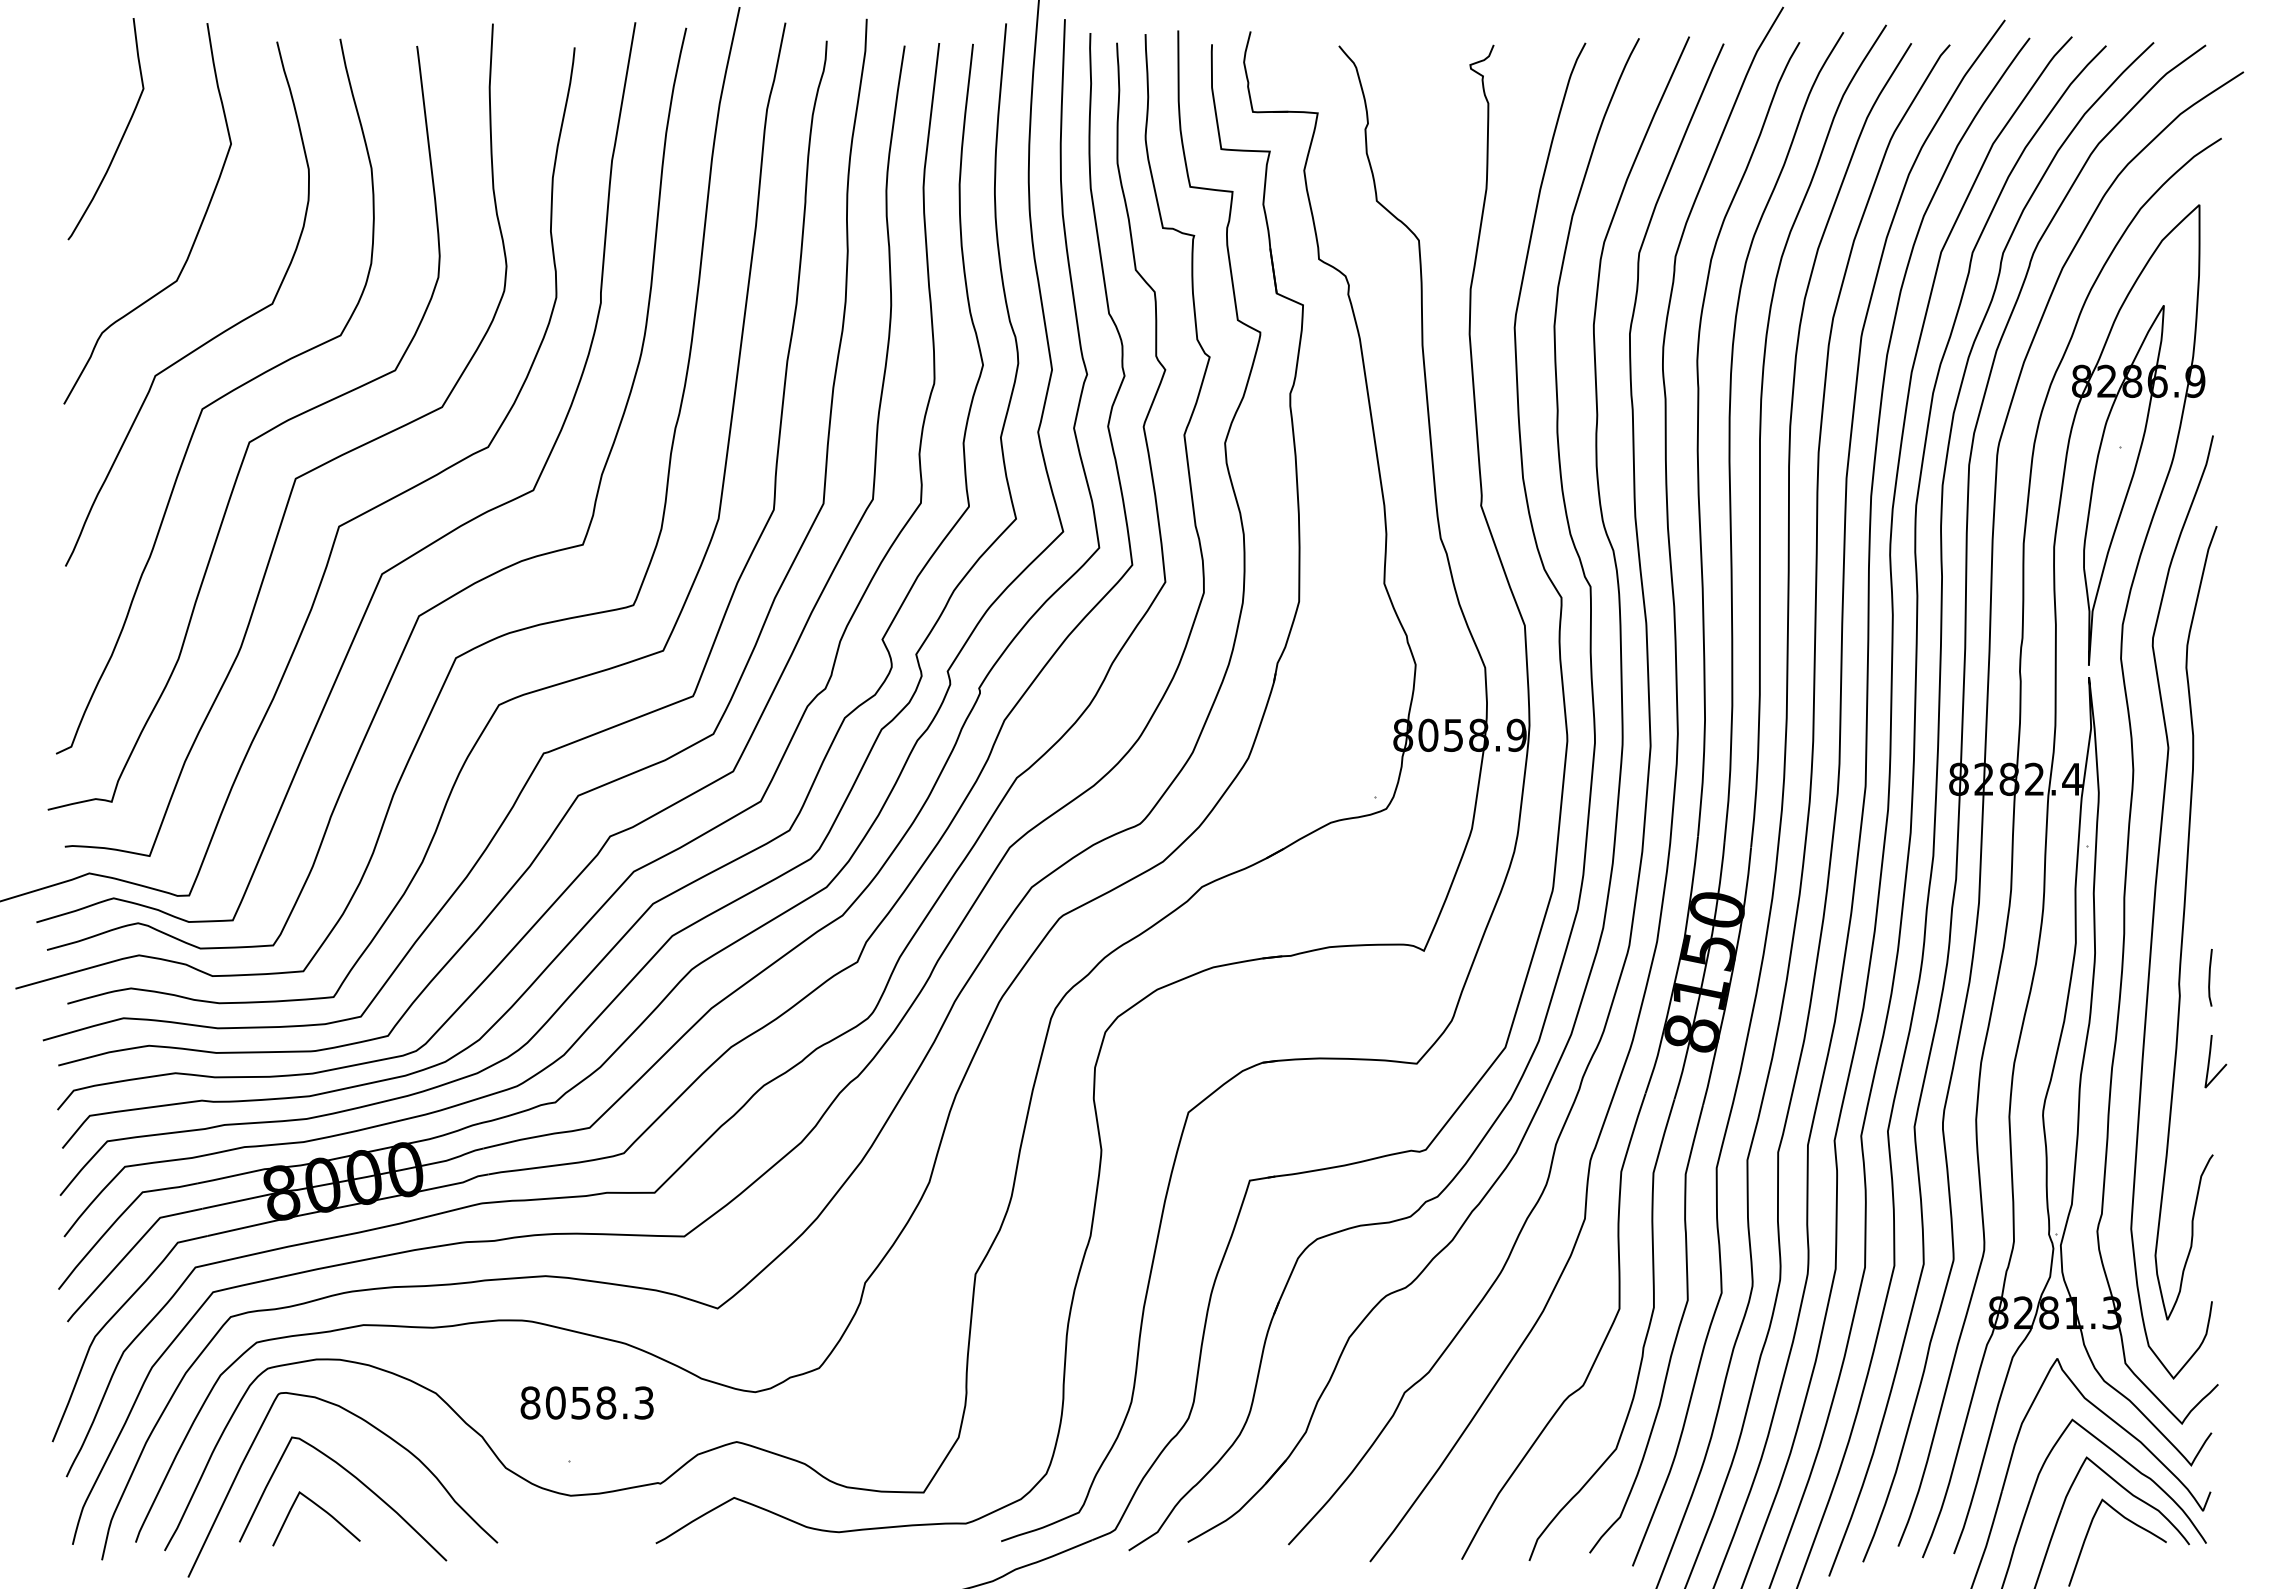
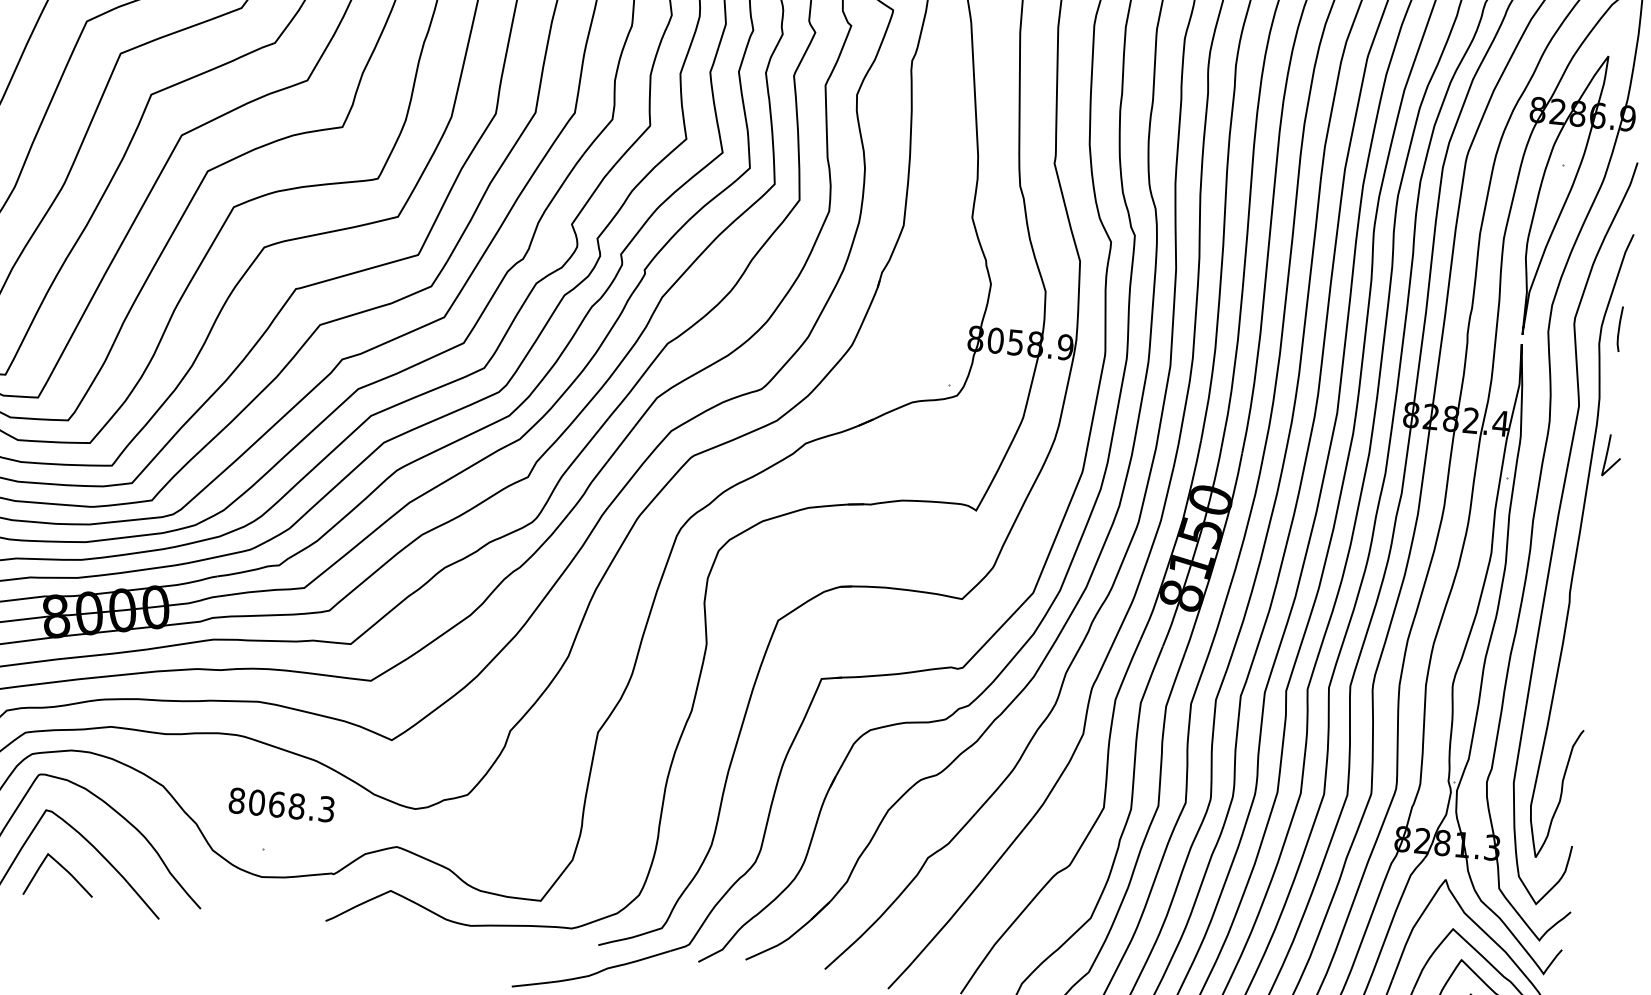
line: (2210, 977) -> (1619, 328), moved
line: (2210, 1059) -> (1608, 453), moved
text: (581, 1402) -> (277, 804), 8058.3 -> 8068.3

